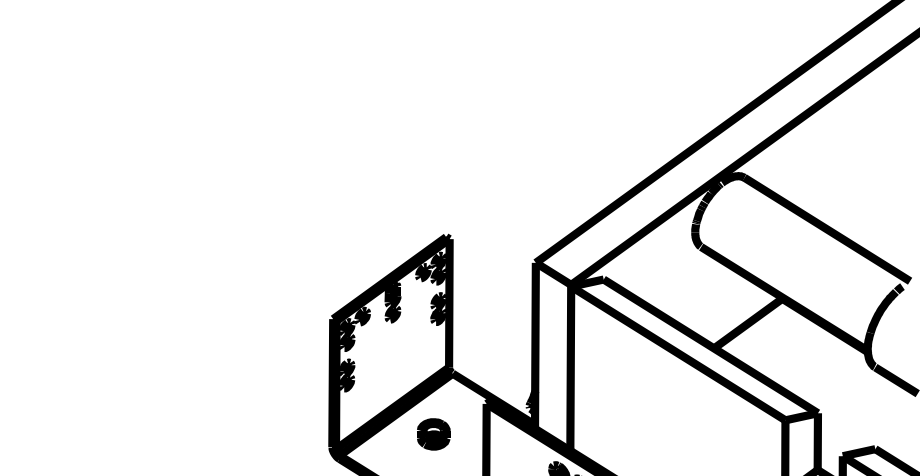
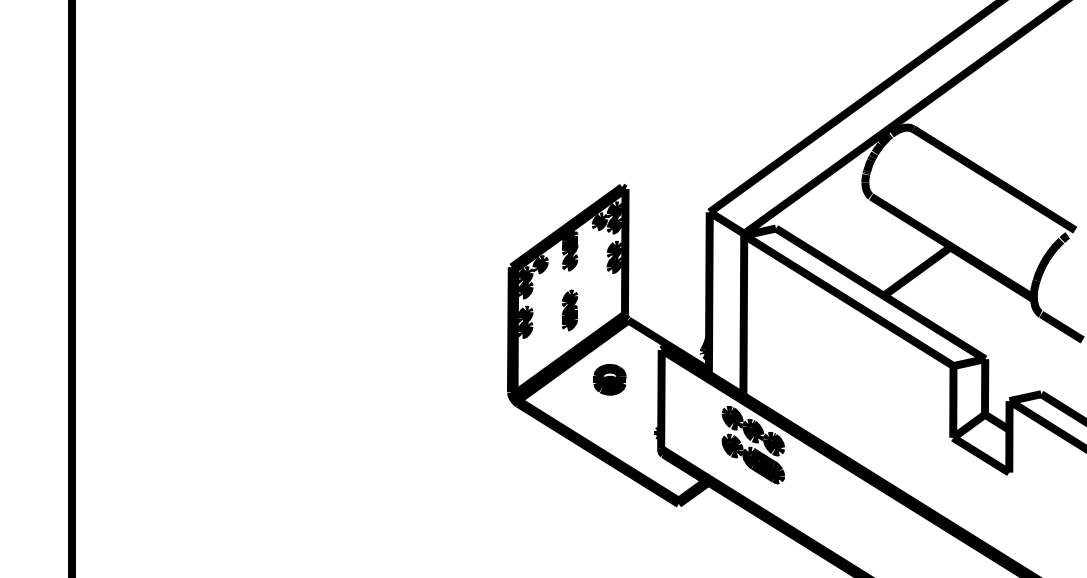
part: (393, 363) -> (570, 310), added

